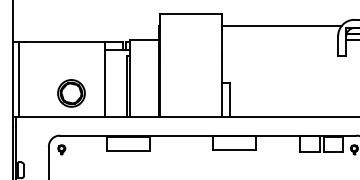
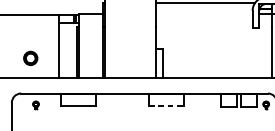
part: (71, 93) -> (30, 58), size x0.6
part: (61, 149) -> (35, 105), moved
line: (234, 150) -> (166, 105), solid -> dashed

